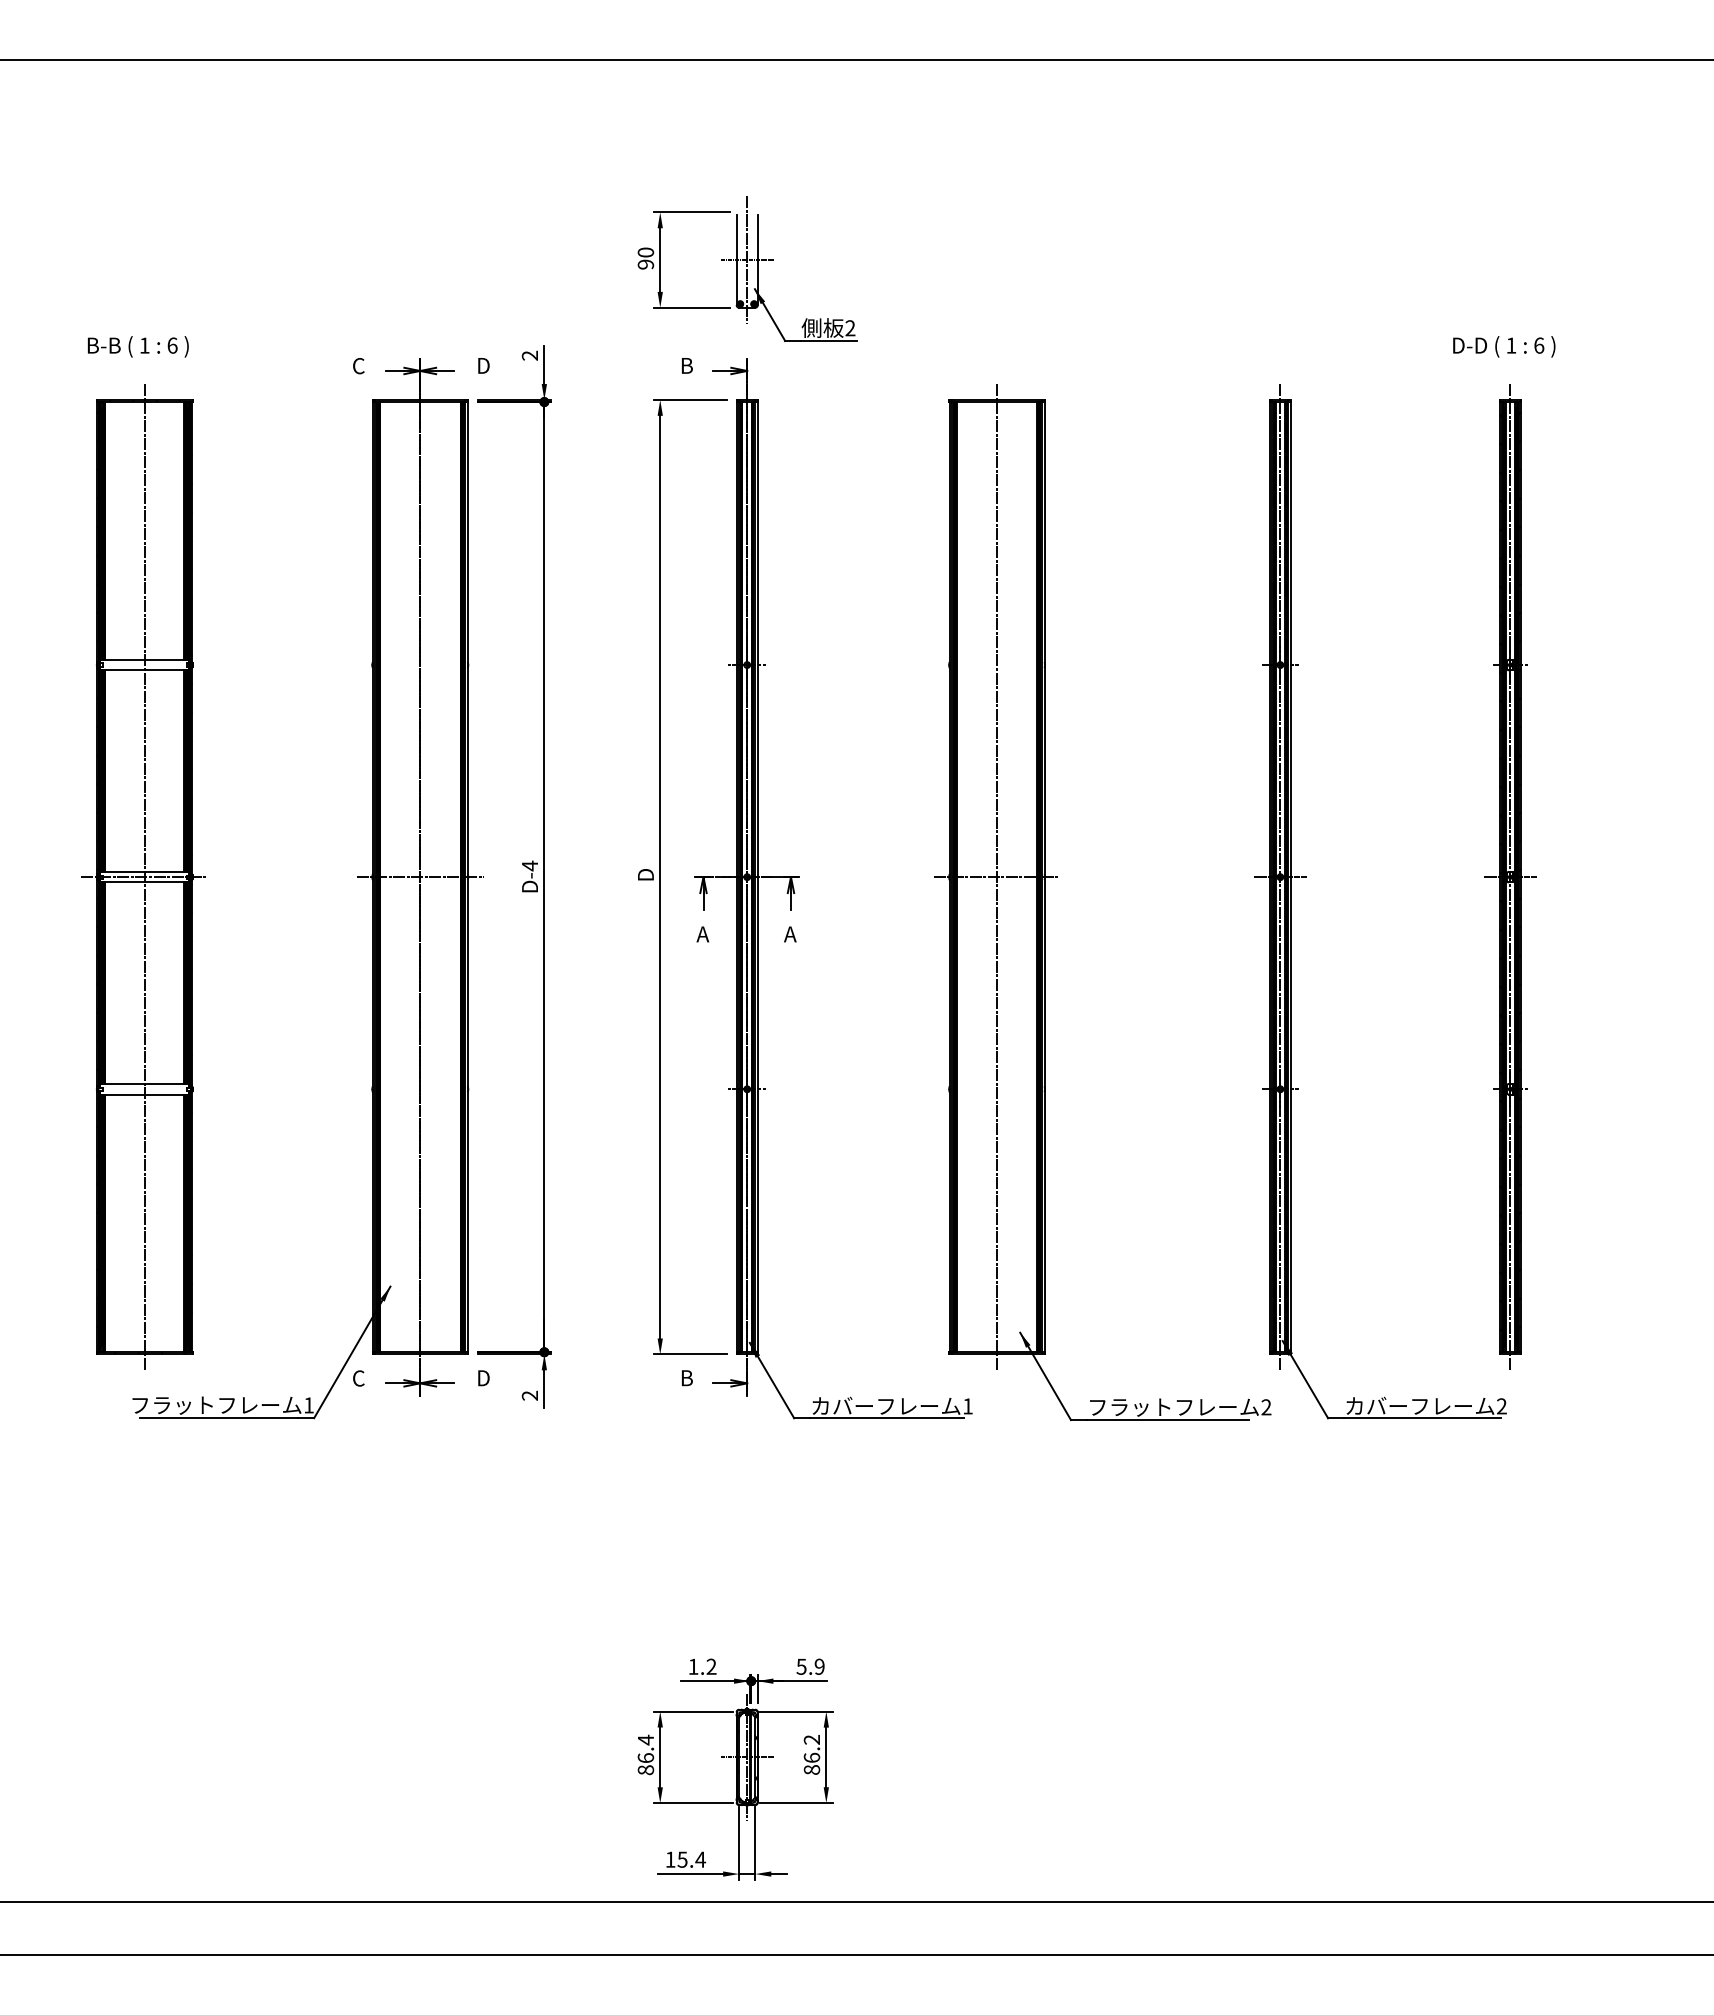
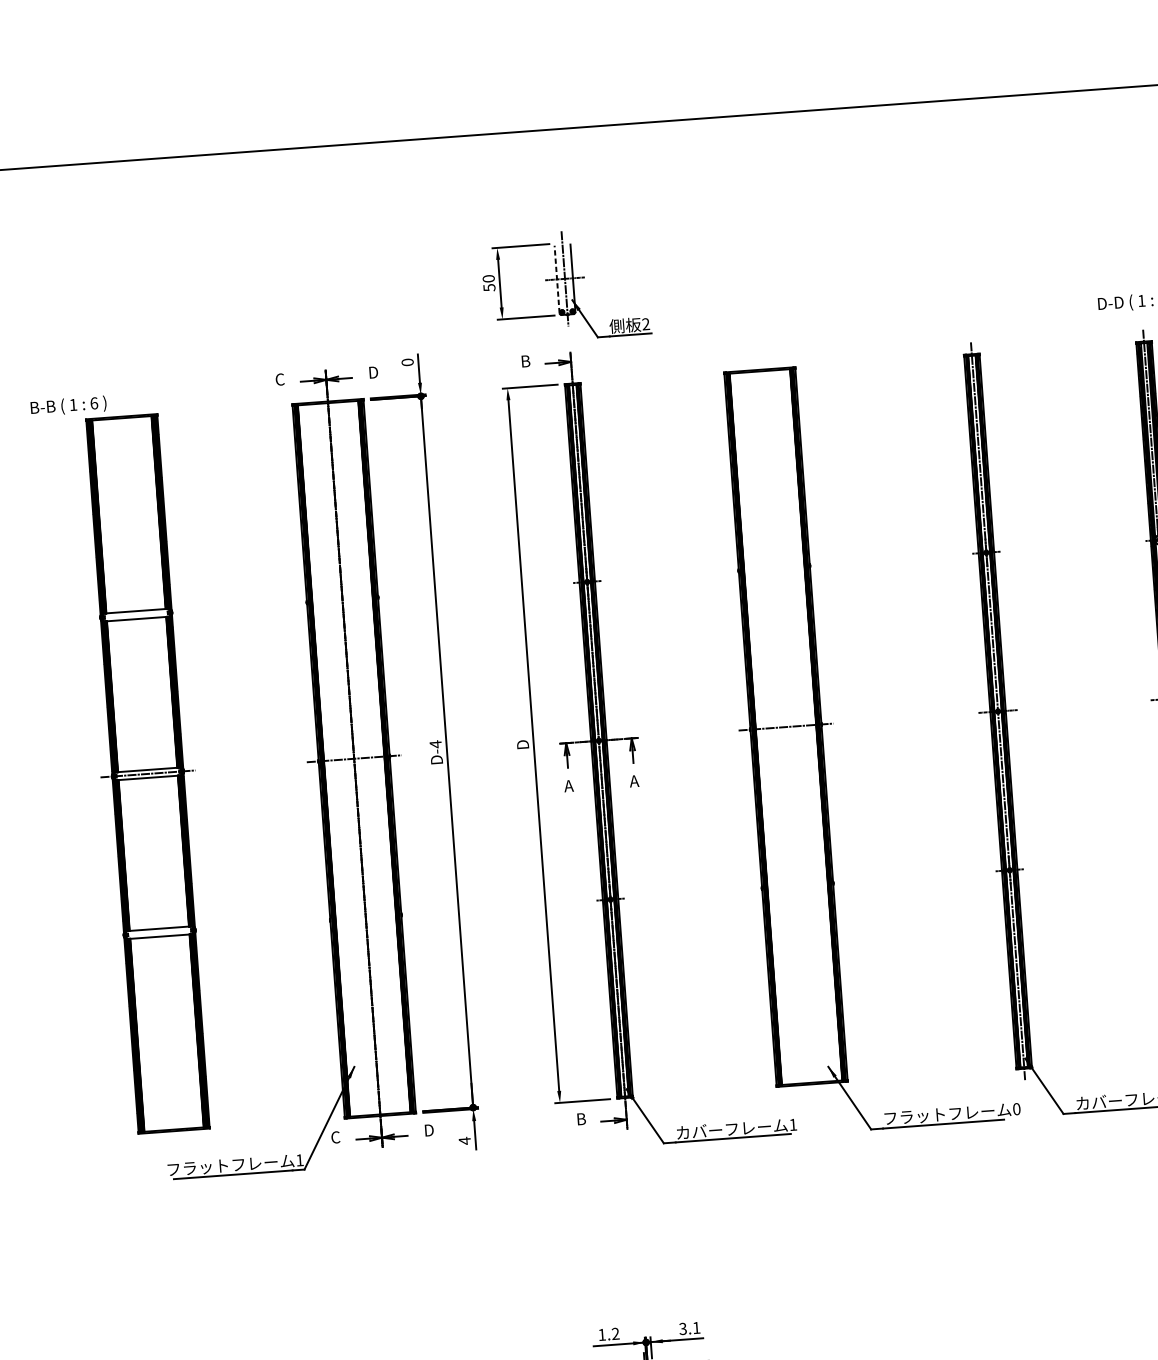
line: (736, 259) -> (556, 279), solid -> dashed
text: (645, 264) -> (489, 287), 90 -> 50
text: (138, 346) -> (68, 405), moved
text: (530, 355) -> (408, 362), 2 -> 0
line: (144, 877) -> (147, 774), removed
line: (997, 877) -> (786, 727), removed
text: (529, 1395) -> (464, 1140), 2 -> 4
text: (1266, 1407) -> (1016, 1109), 2 -> 0
text: (810, 1666) -> (689, 1328), 5.9 -> 3.1

